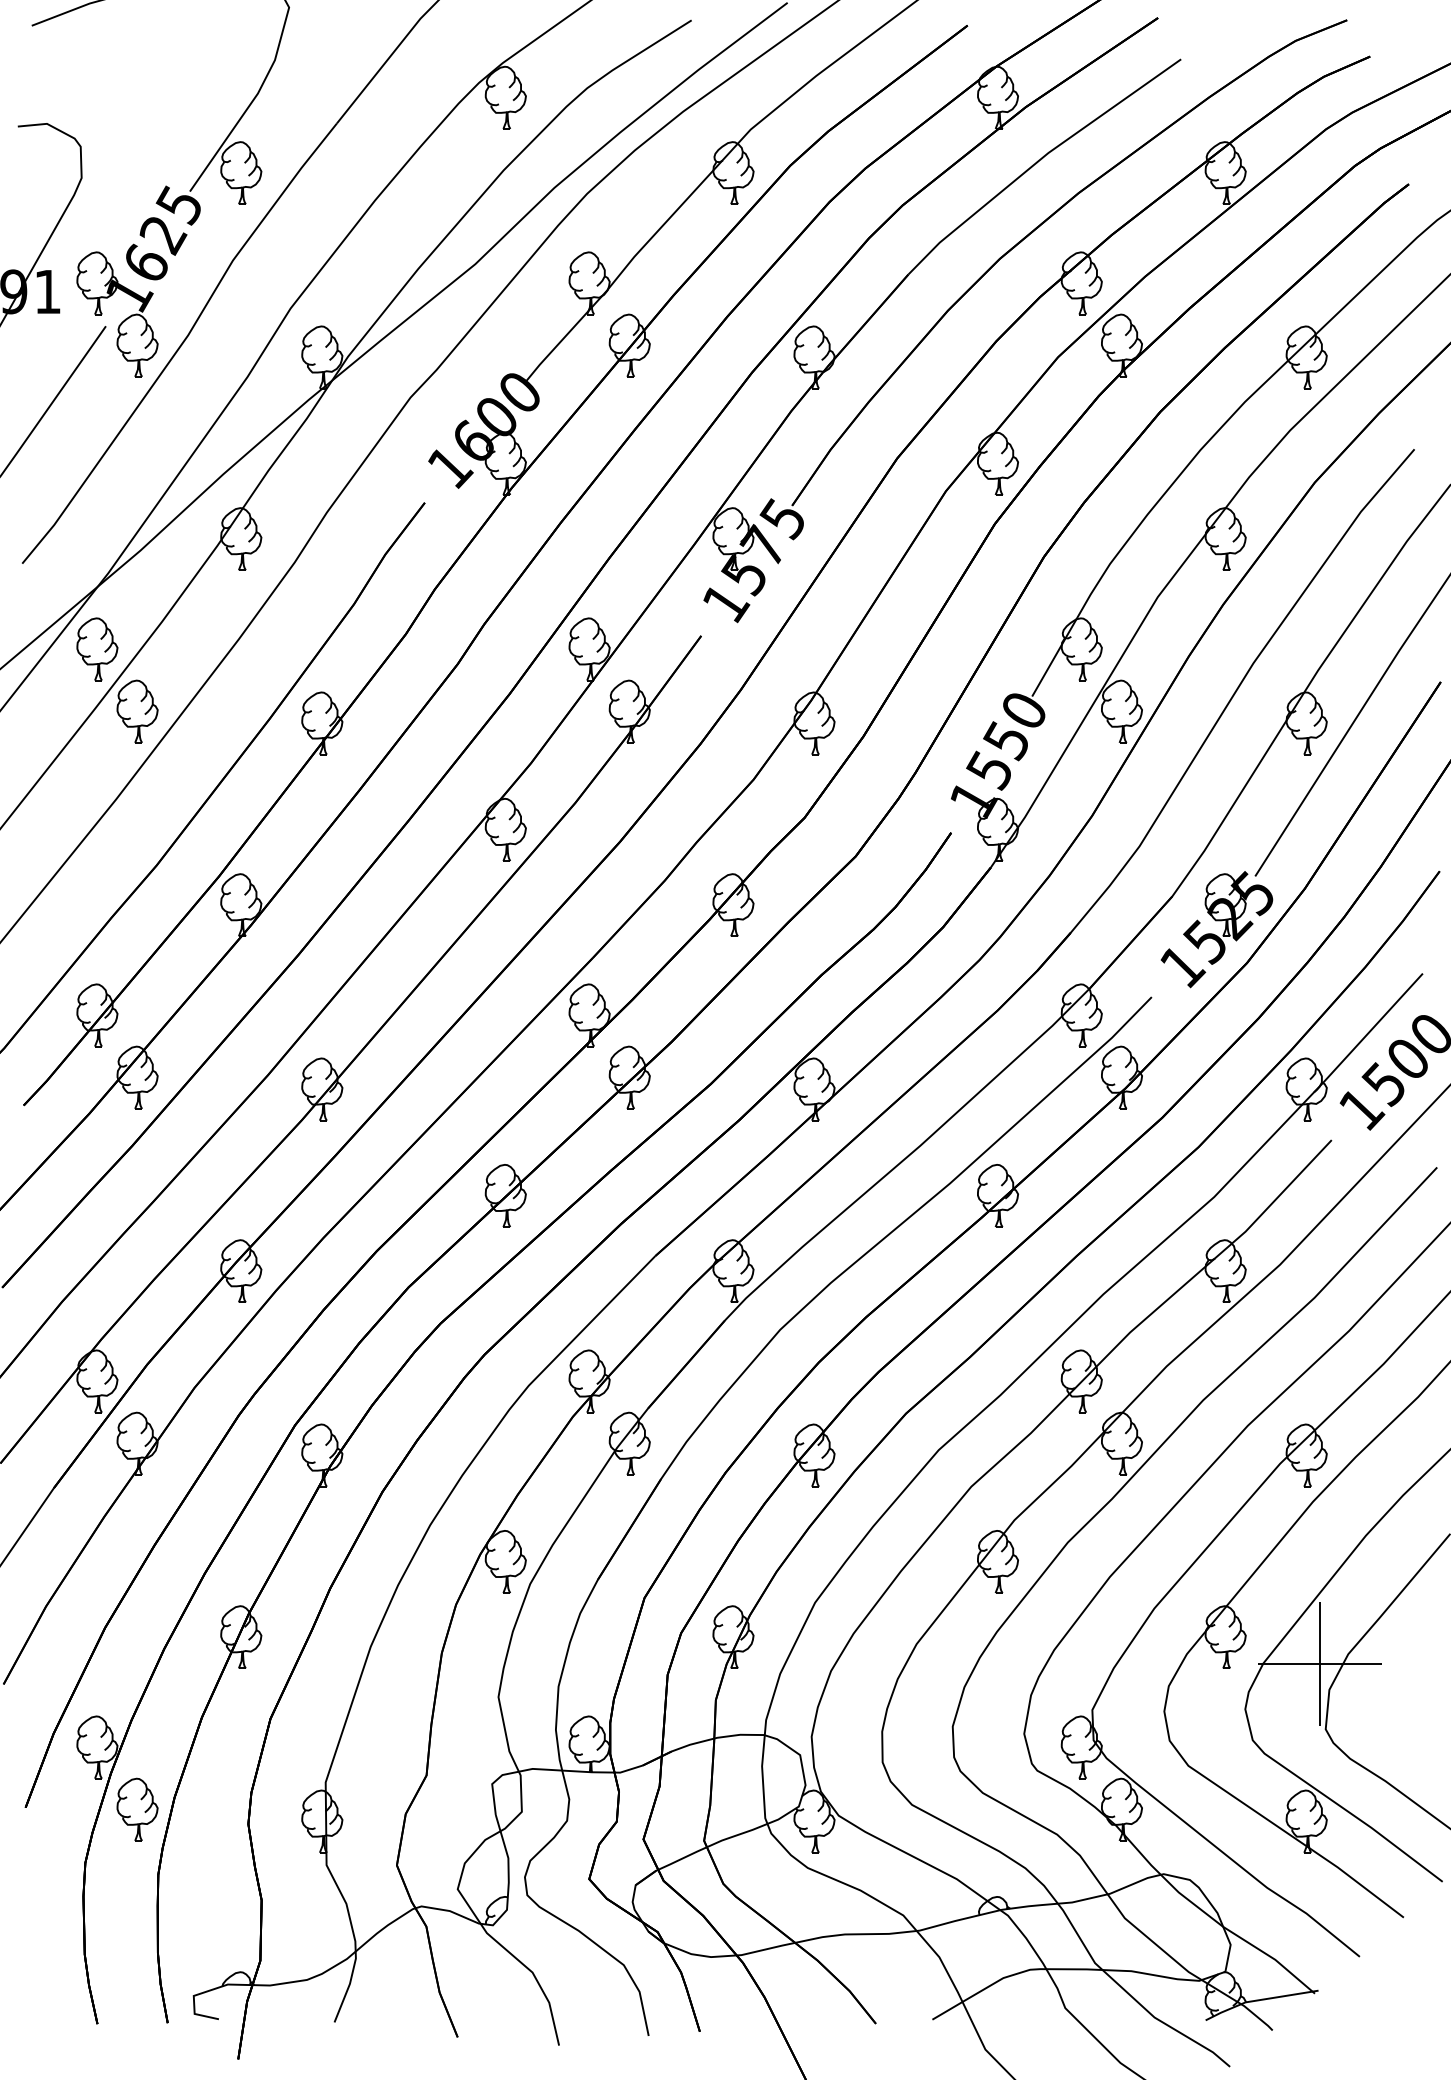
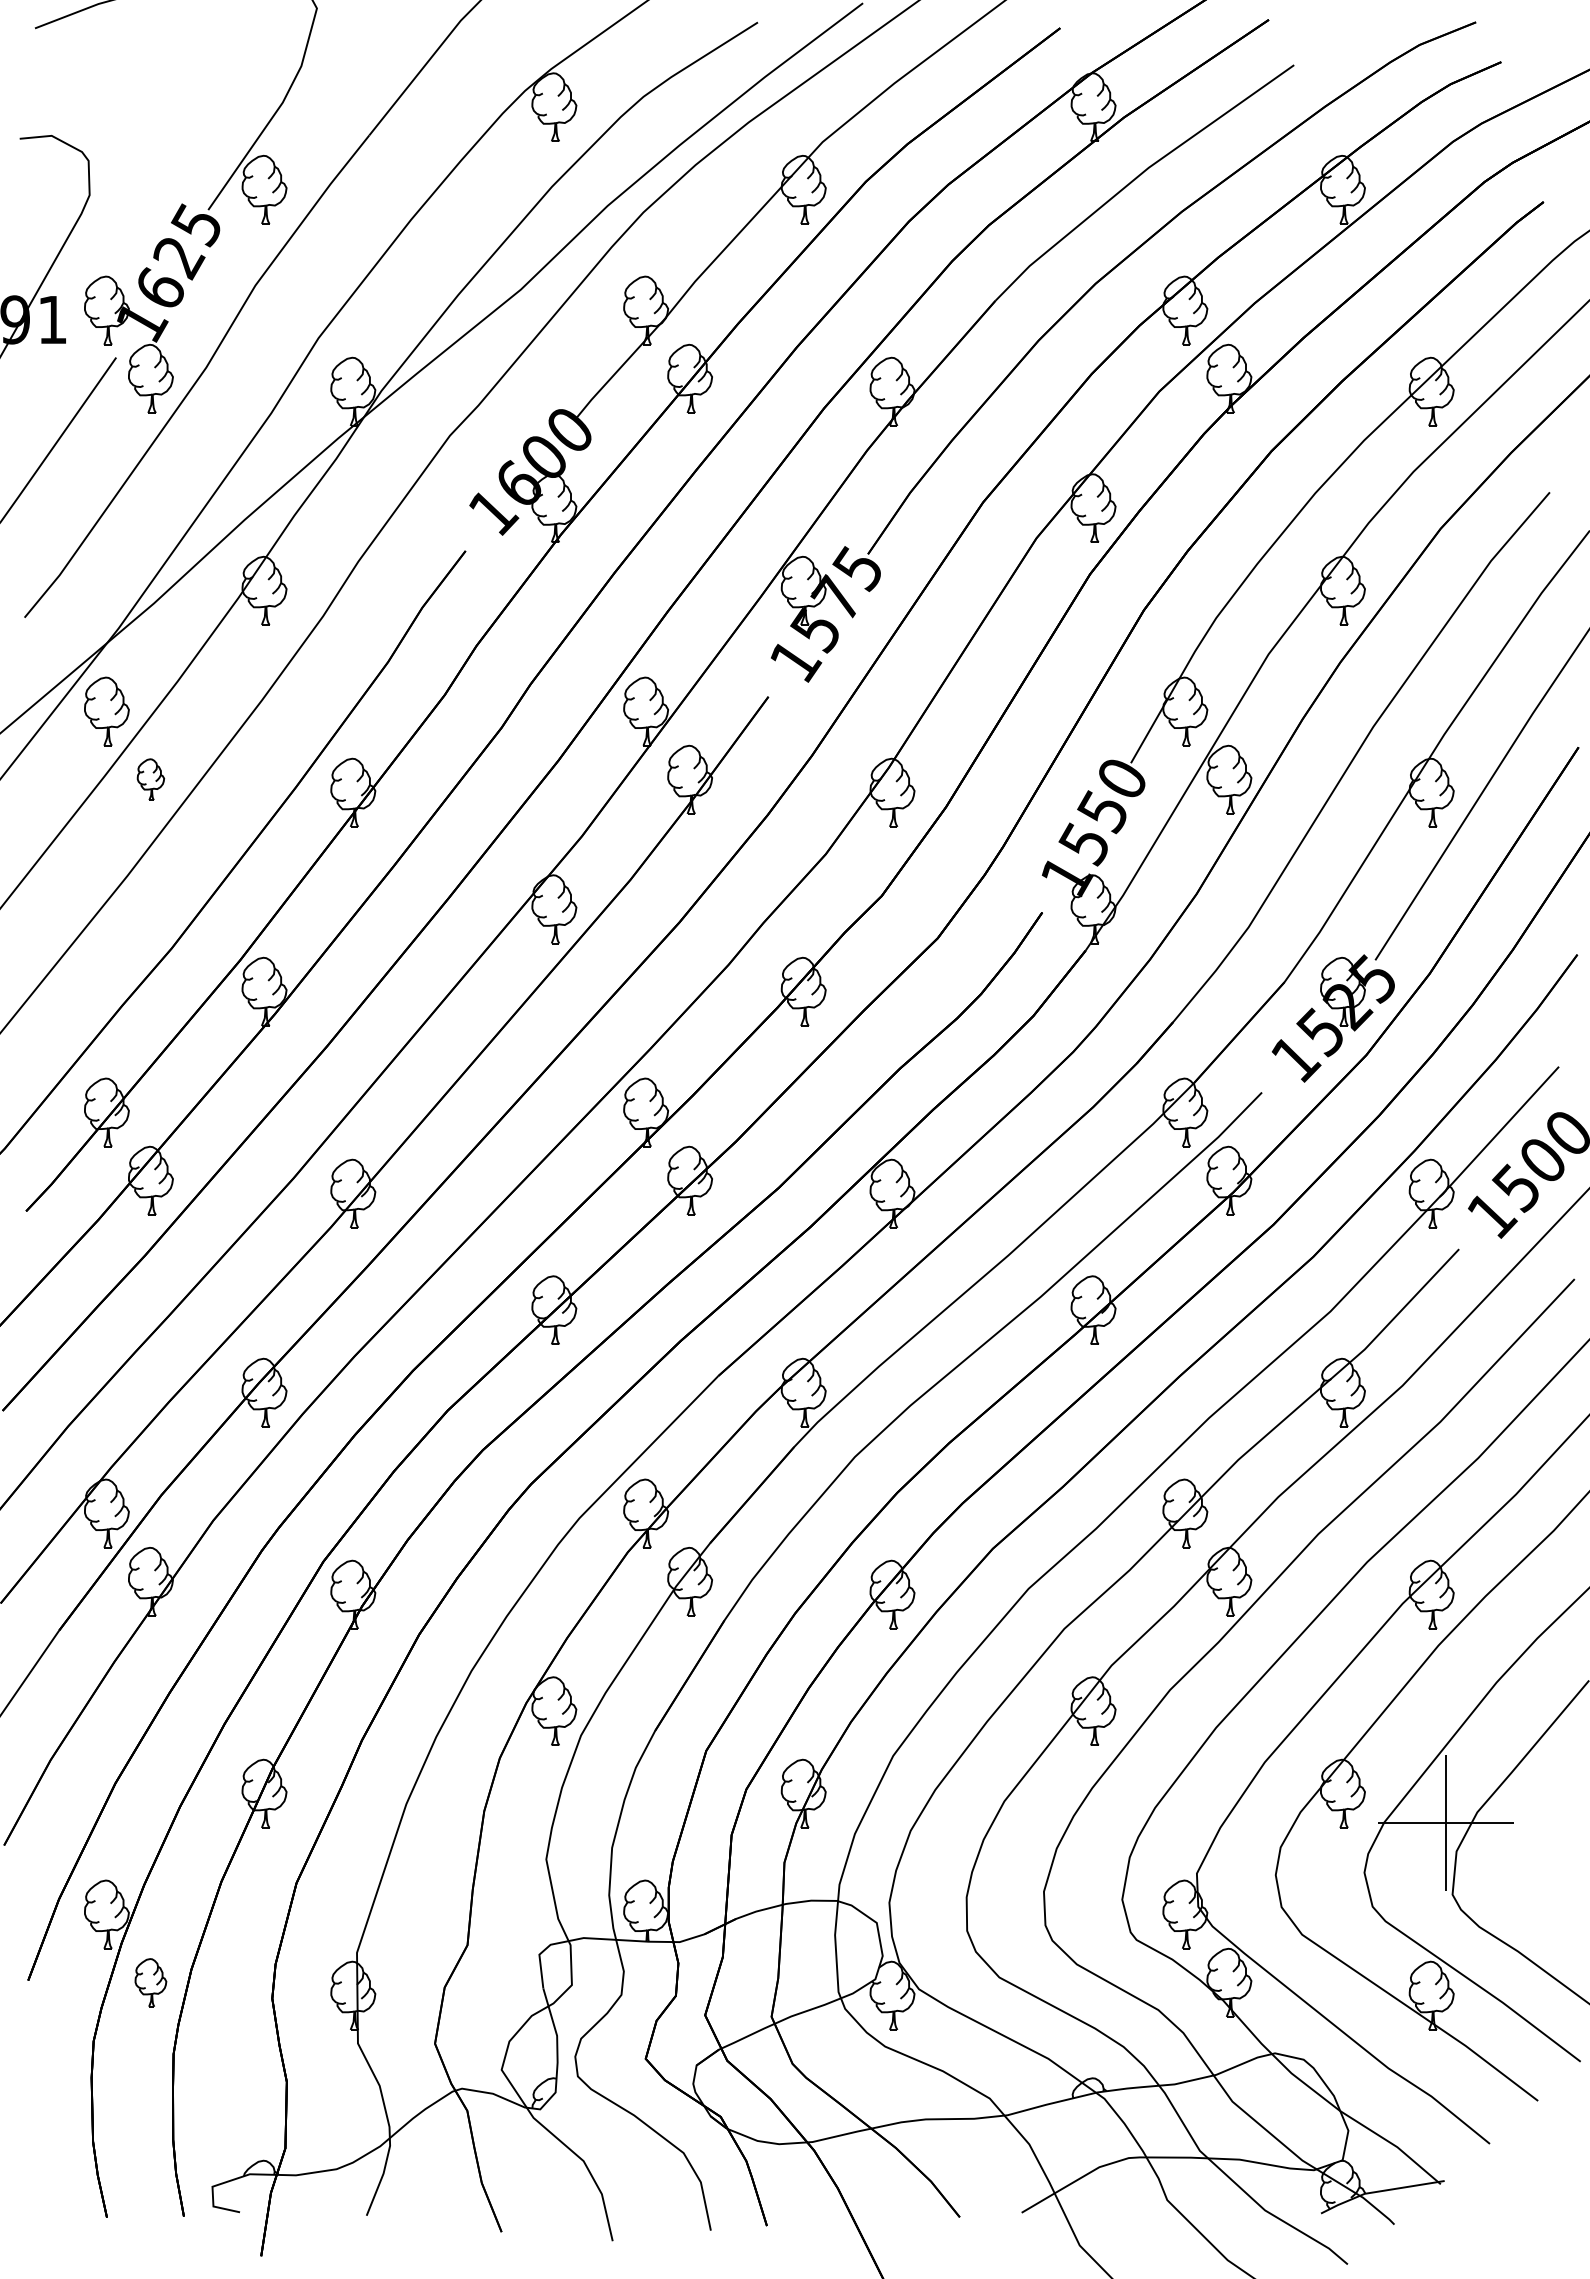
part: (137, 711) -> (150, 779), size x0.6
part: (137, 1809) -> (150, 1982), size x0.7

